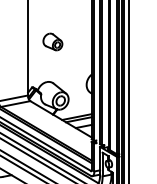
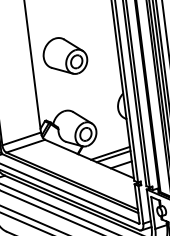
part: (52, 41) -> (64, 55), size x1.67

